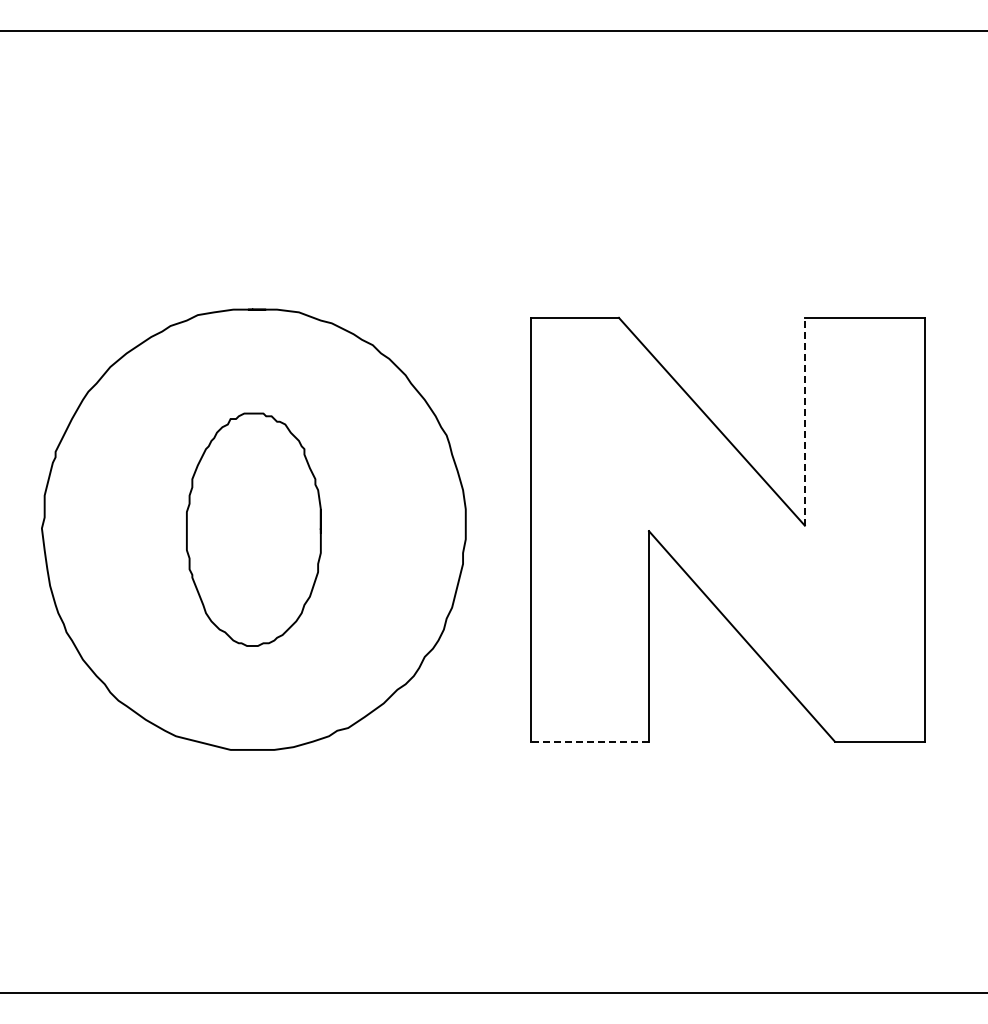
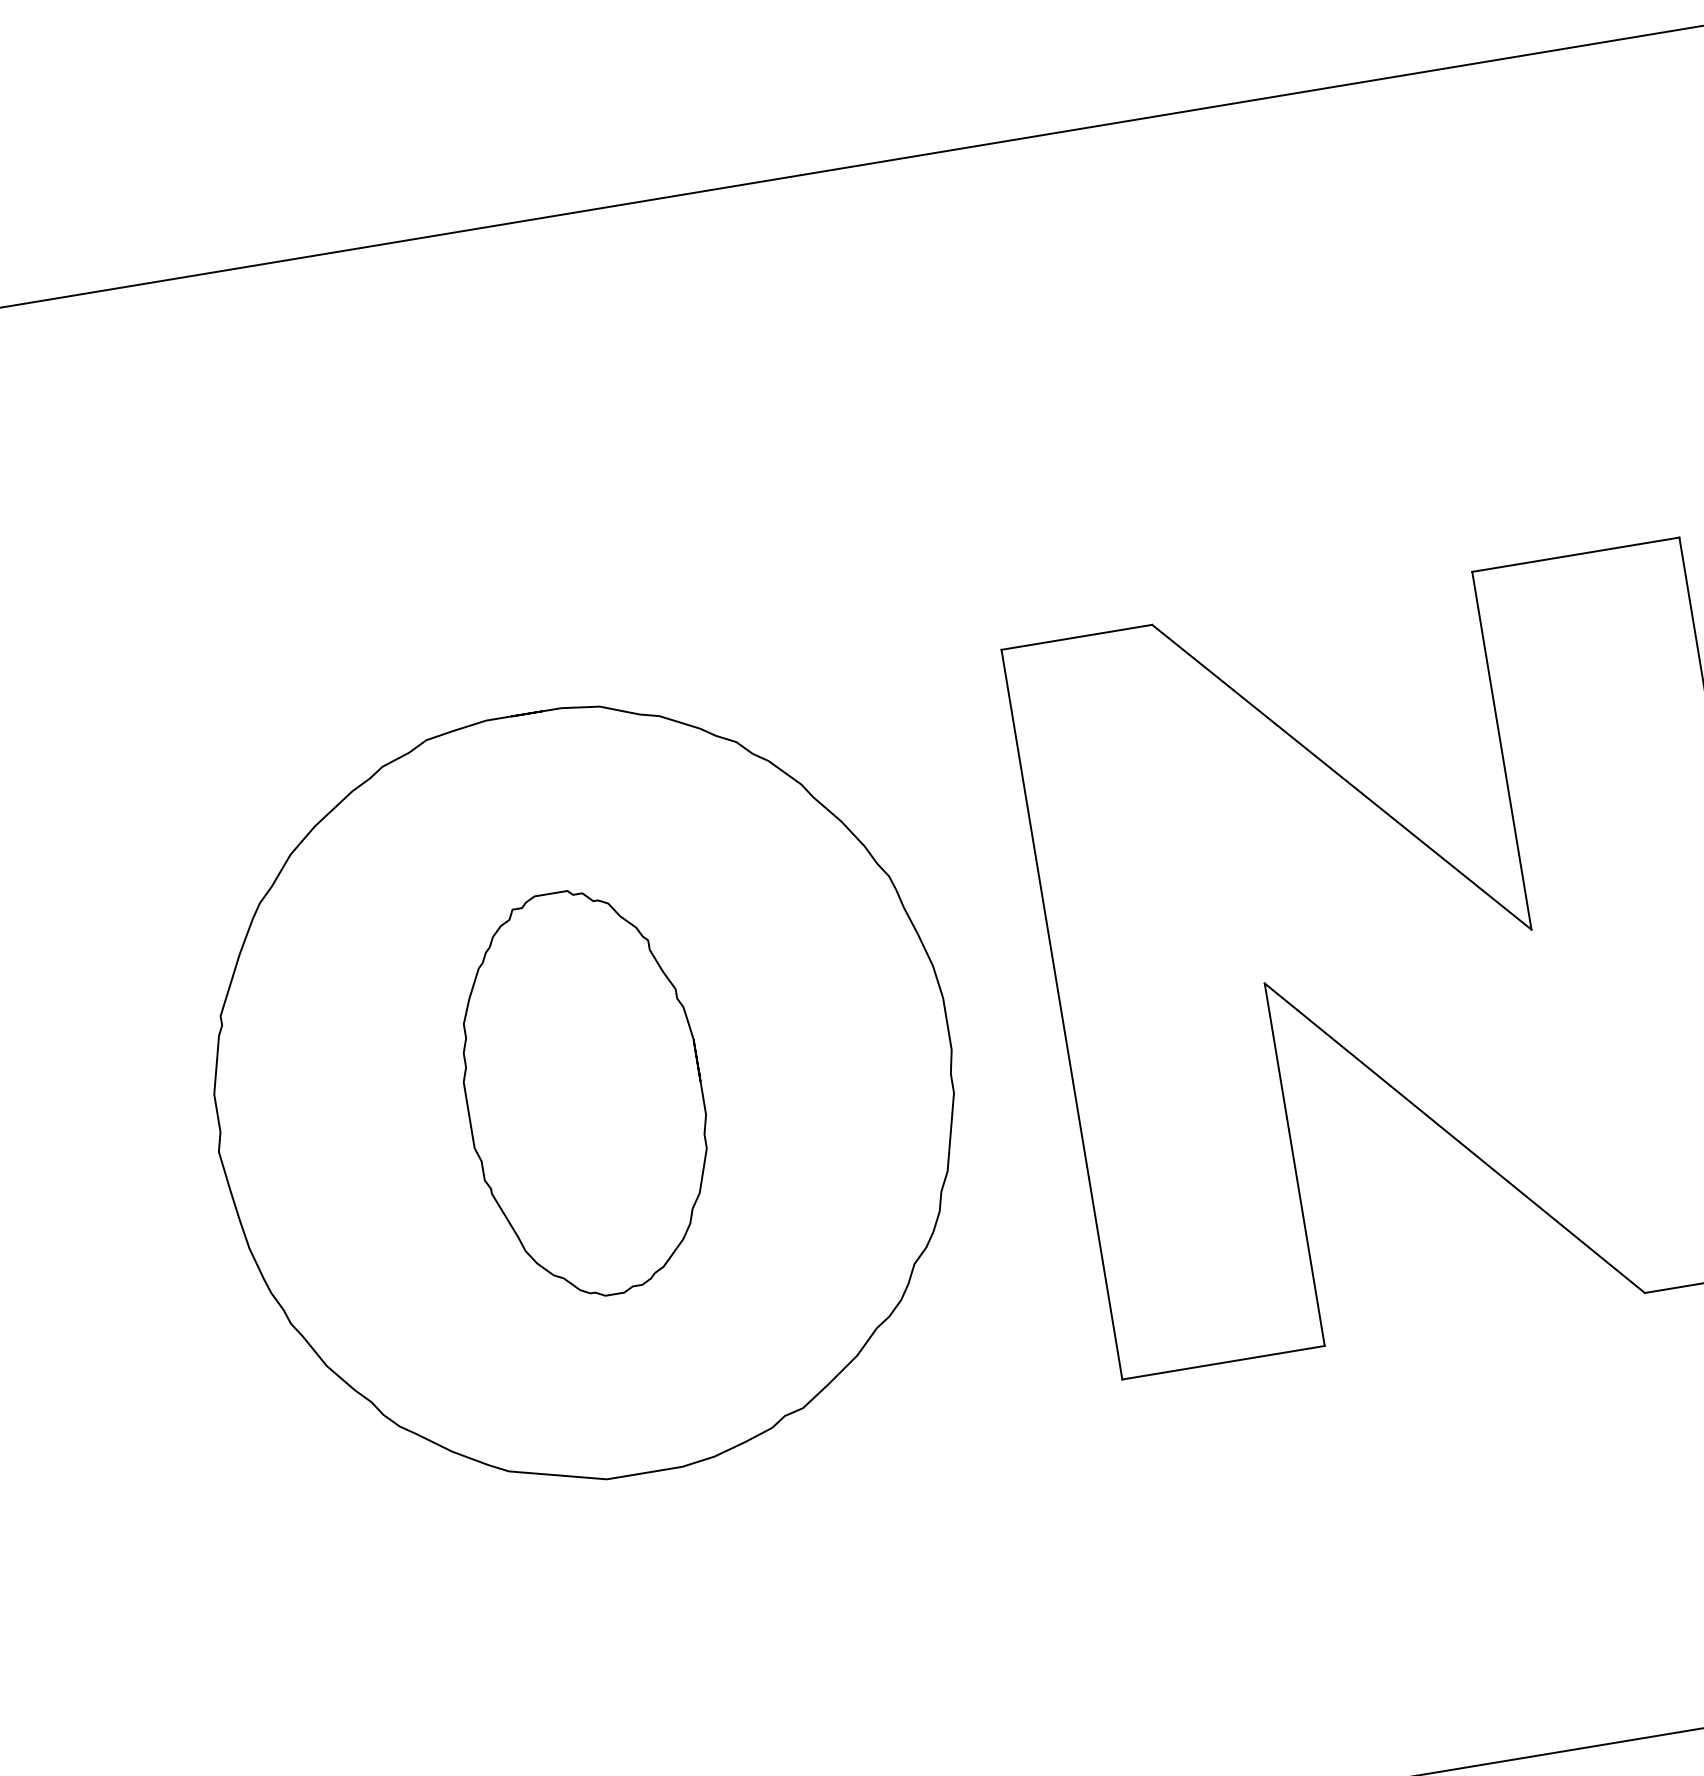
line: (804, 421) -> (1501, 750), dashed -> solid
line: (590, 741) -> (1223, 1362), dashed -> solid

